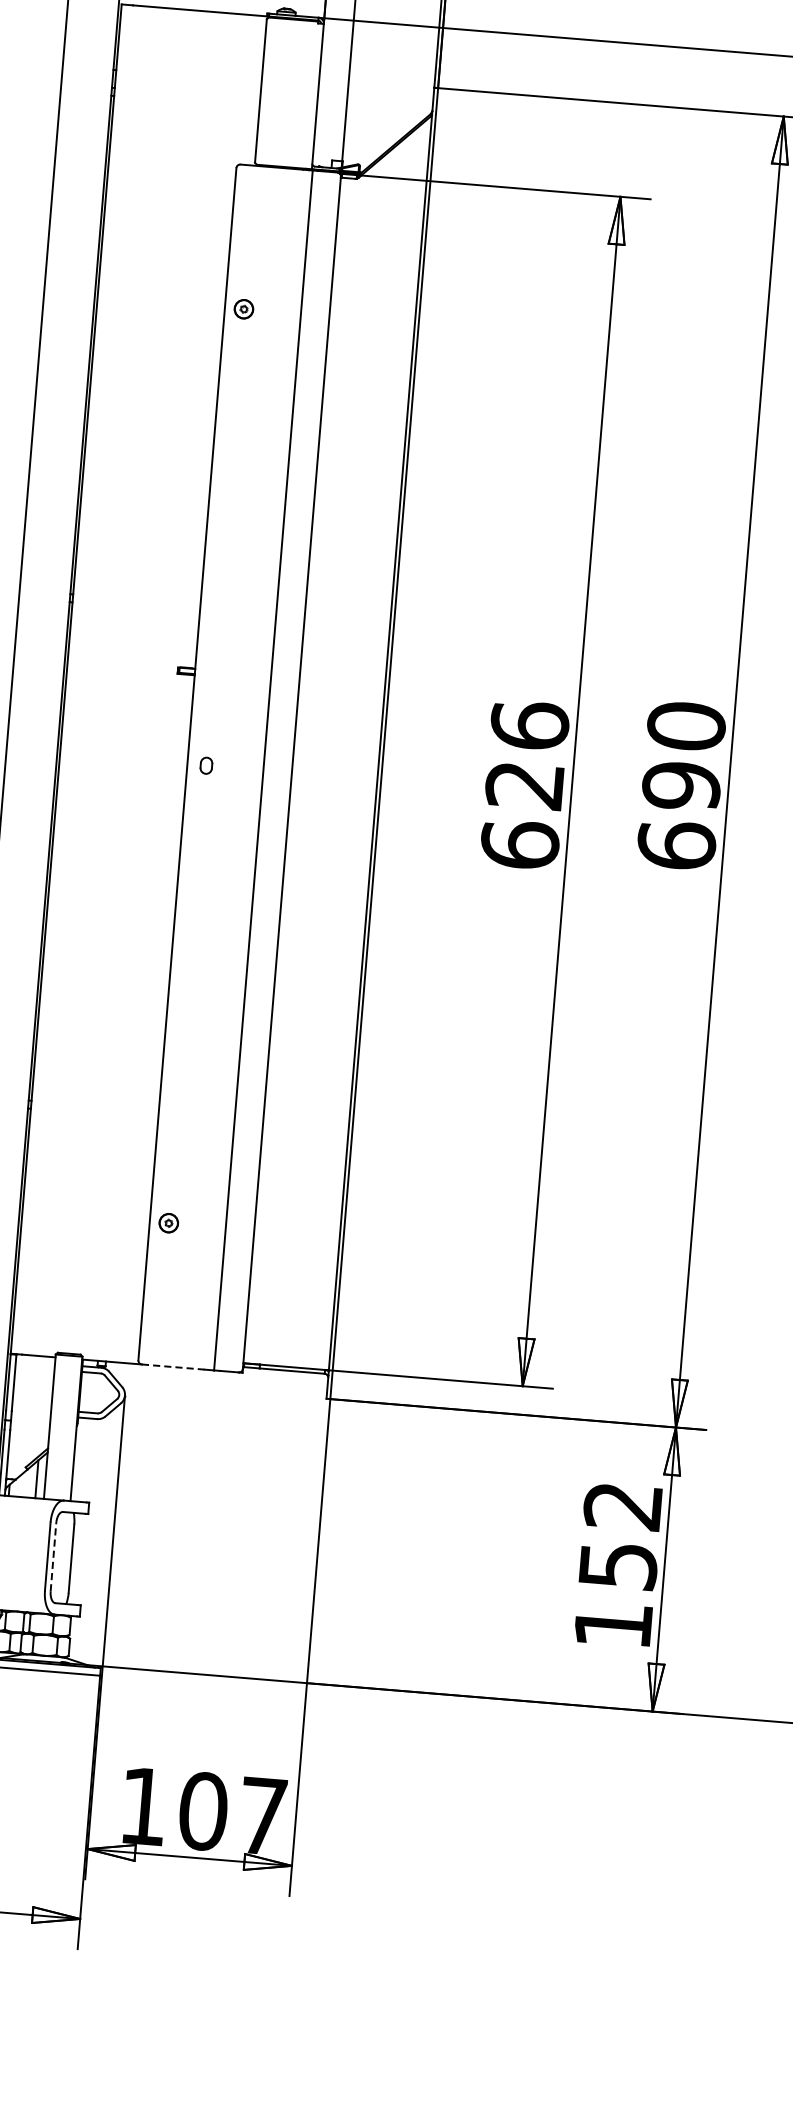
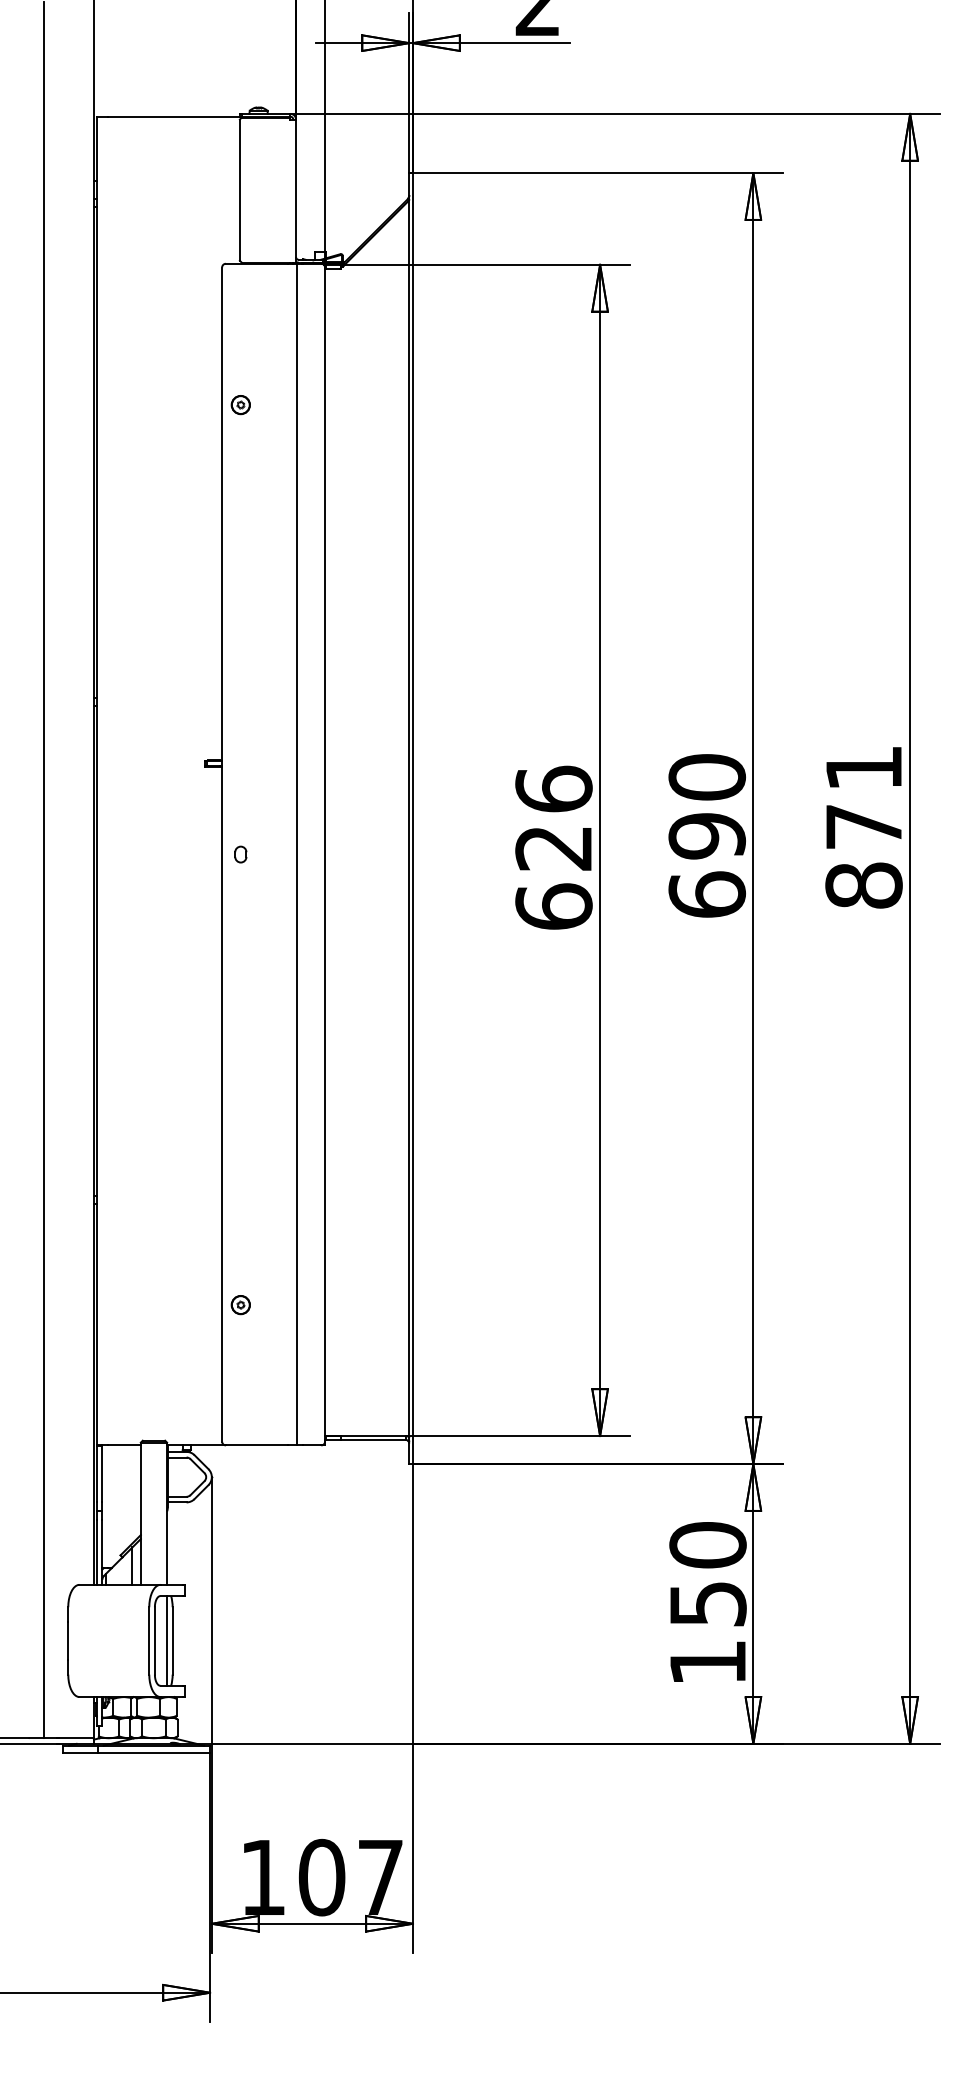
line: (172, 1367) -> (256, 1445), dashed -> solid
text: (622, 1506) -> (707, 1545), 152 -> 150
line: (53, 1556) -> (154, 1640), dashed -> solid
line: (66, 1557) -> (167, 1640), added

